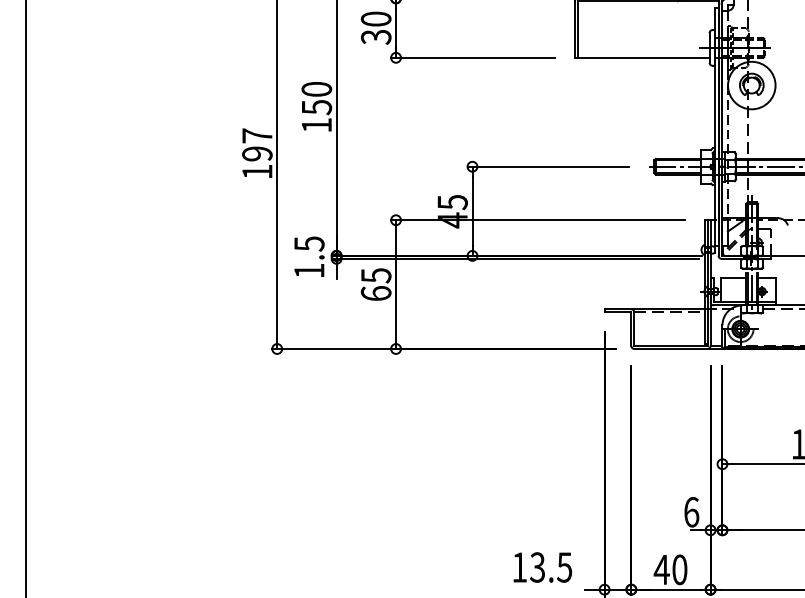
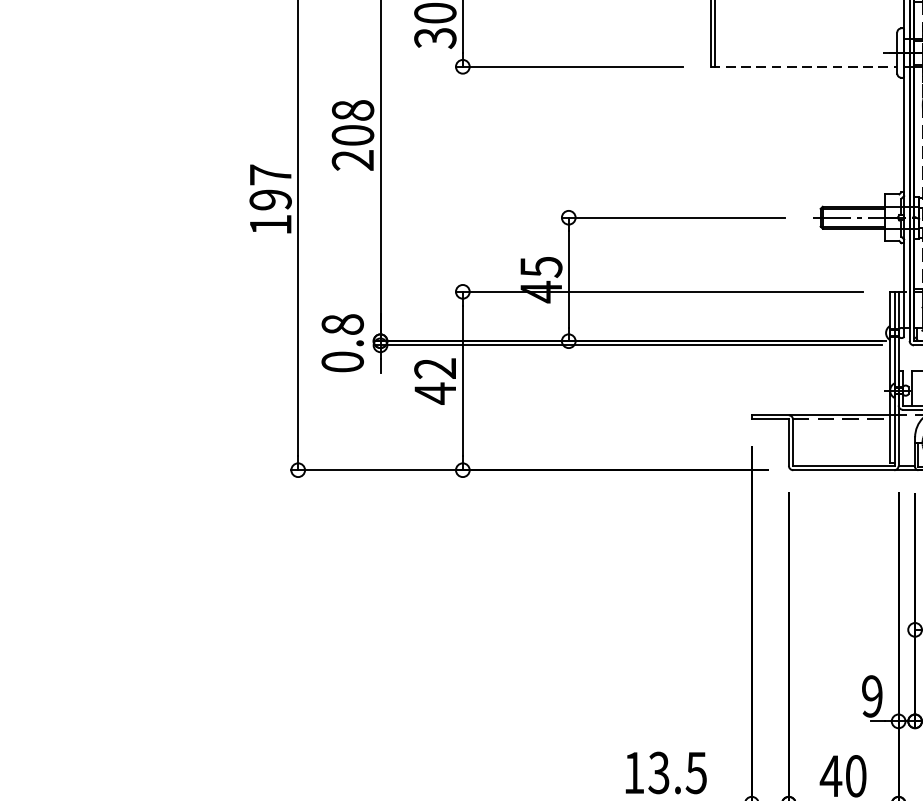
line: (642, 57) -> (804, 66), solid -> dashed
text: (316, 106) -> (352, 134), 150 -> 208
text: (309, 257) -> (342, 343), 1.5 -> 0.8
text: (375, 284) -> (434, 380), 65 -> 42
text: (691, 512) -> (872, 696), 6 -> 9

